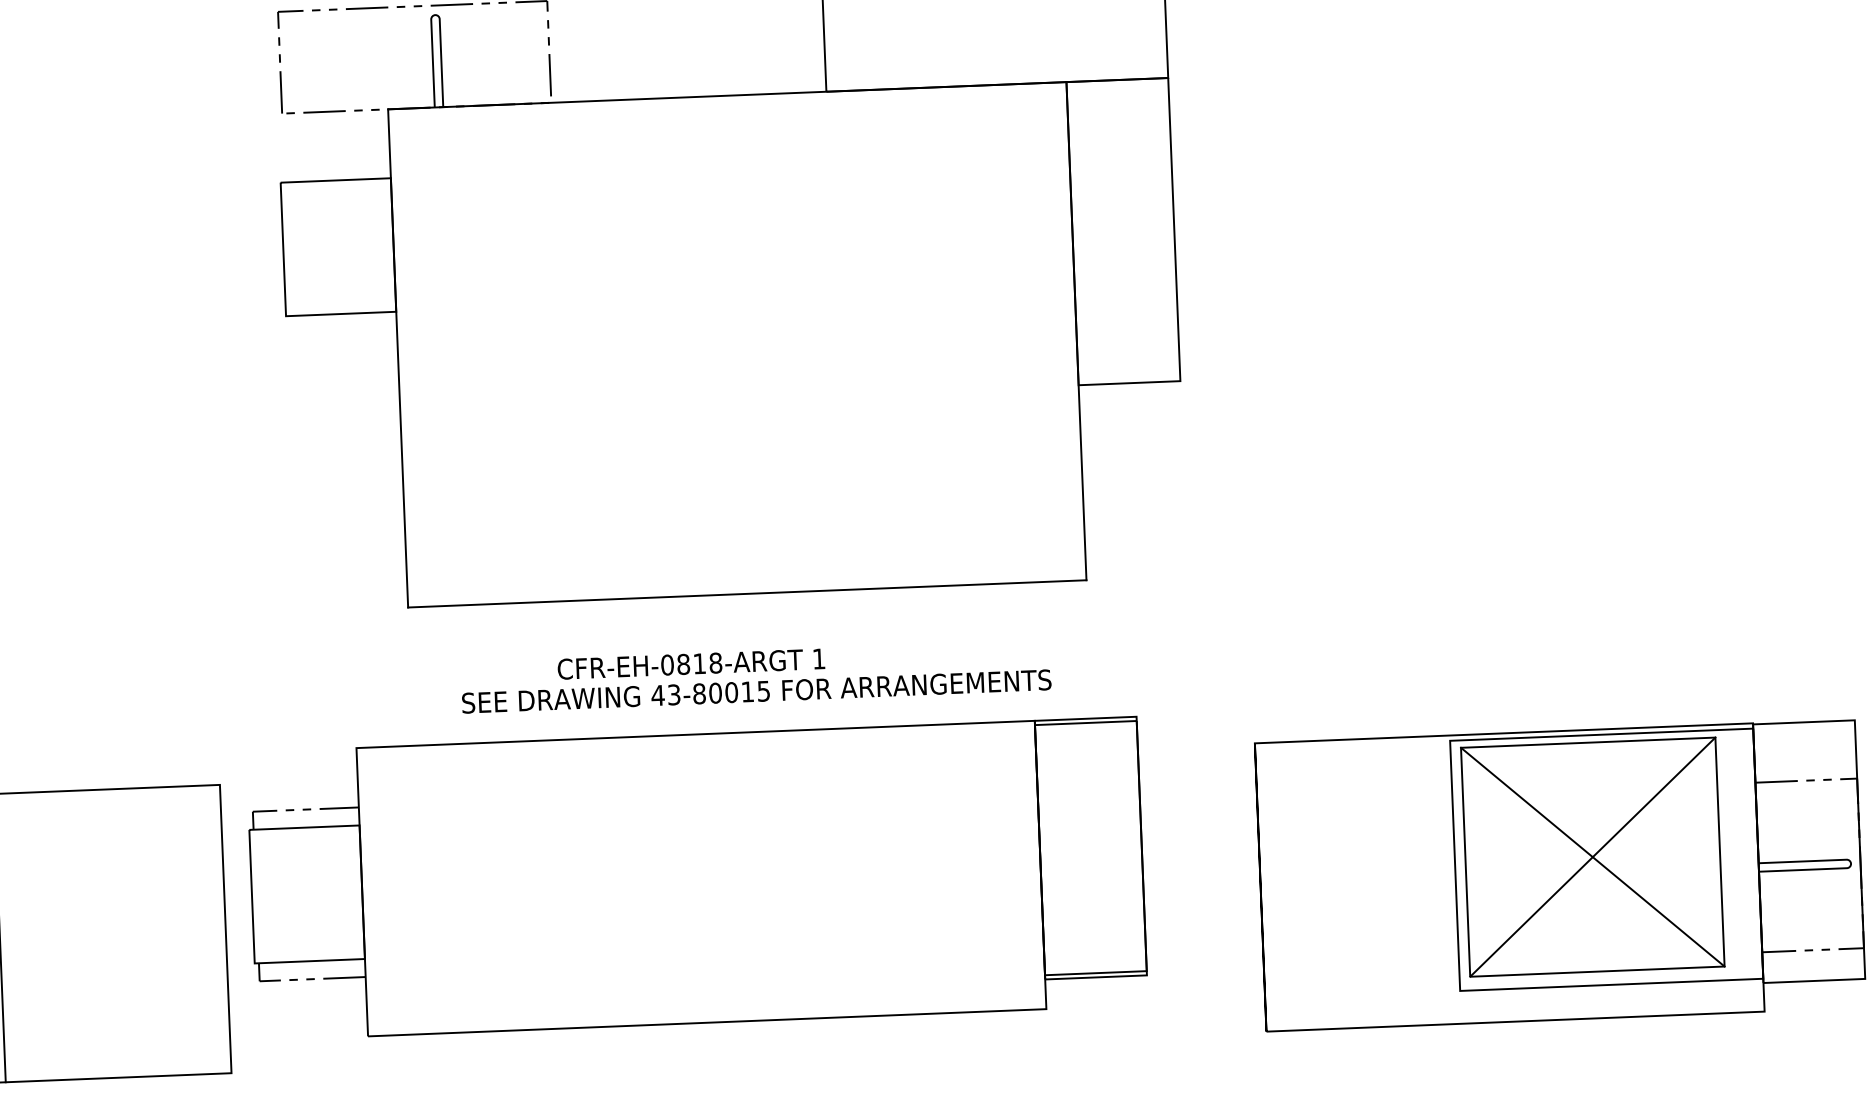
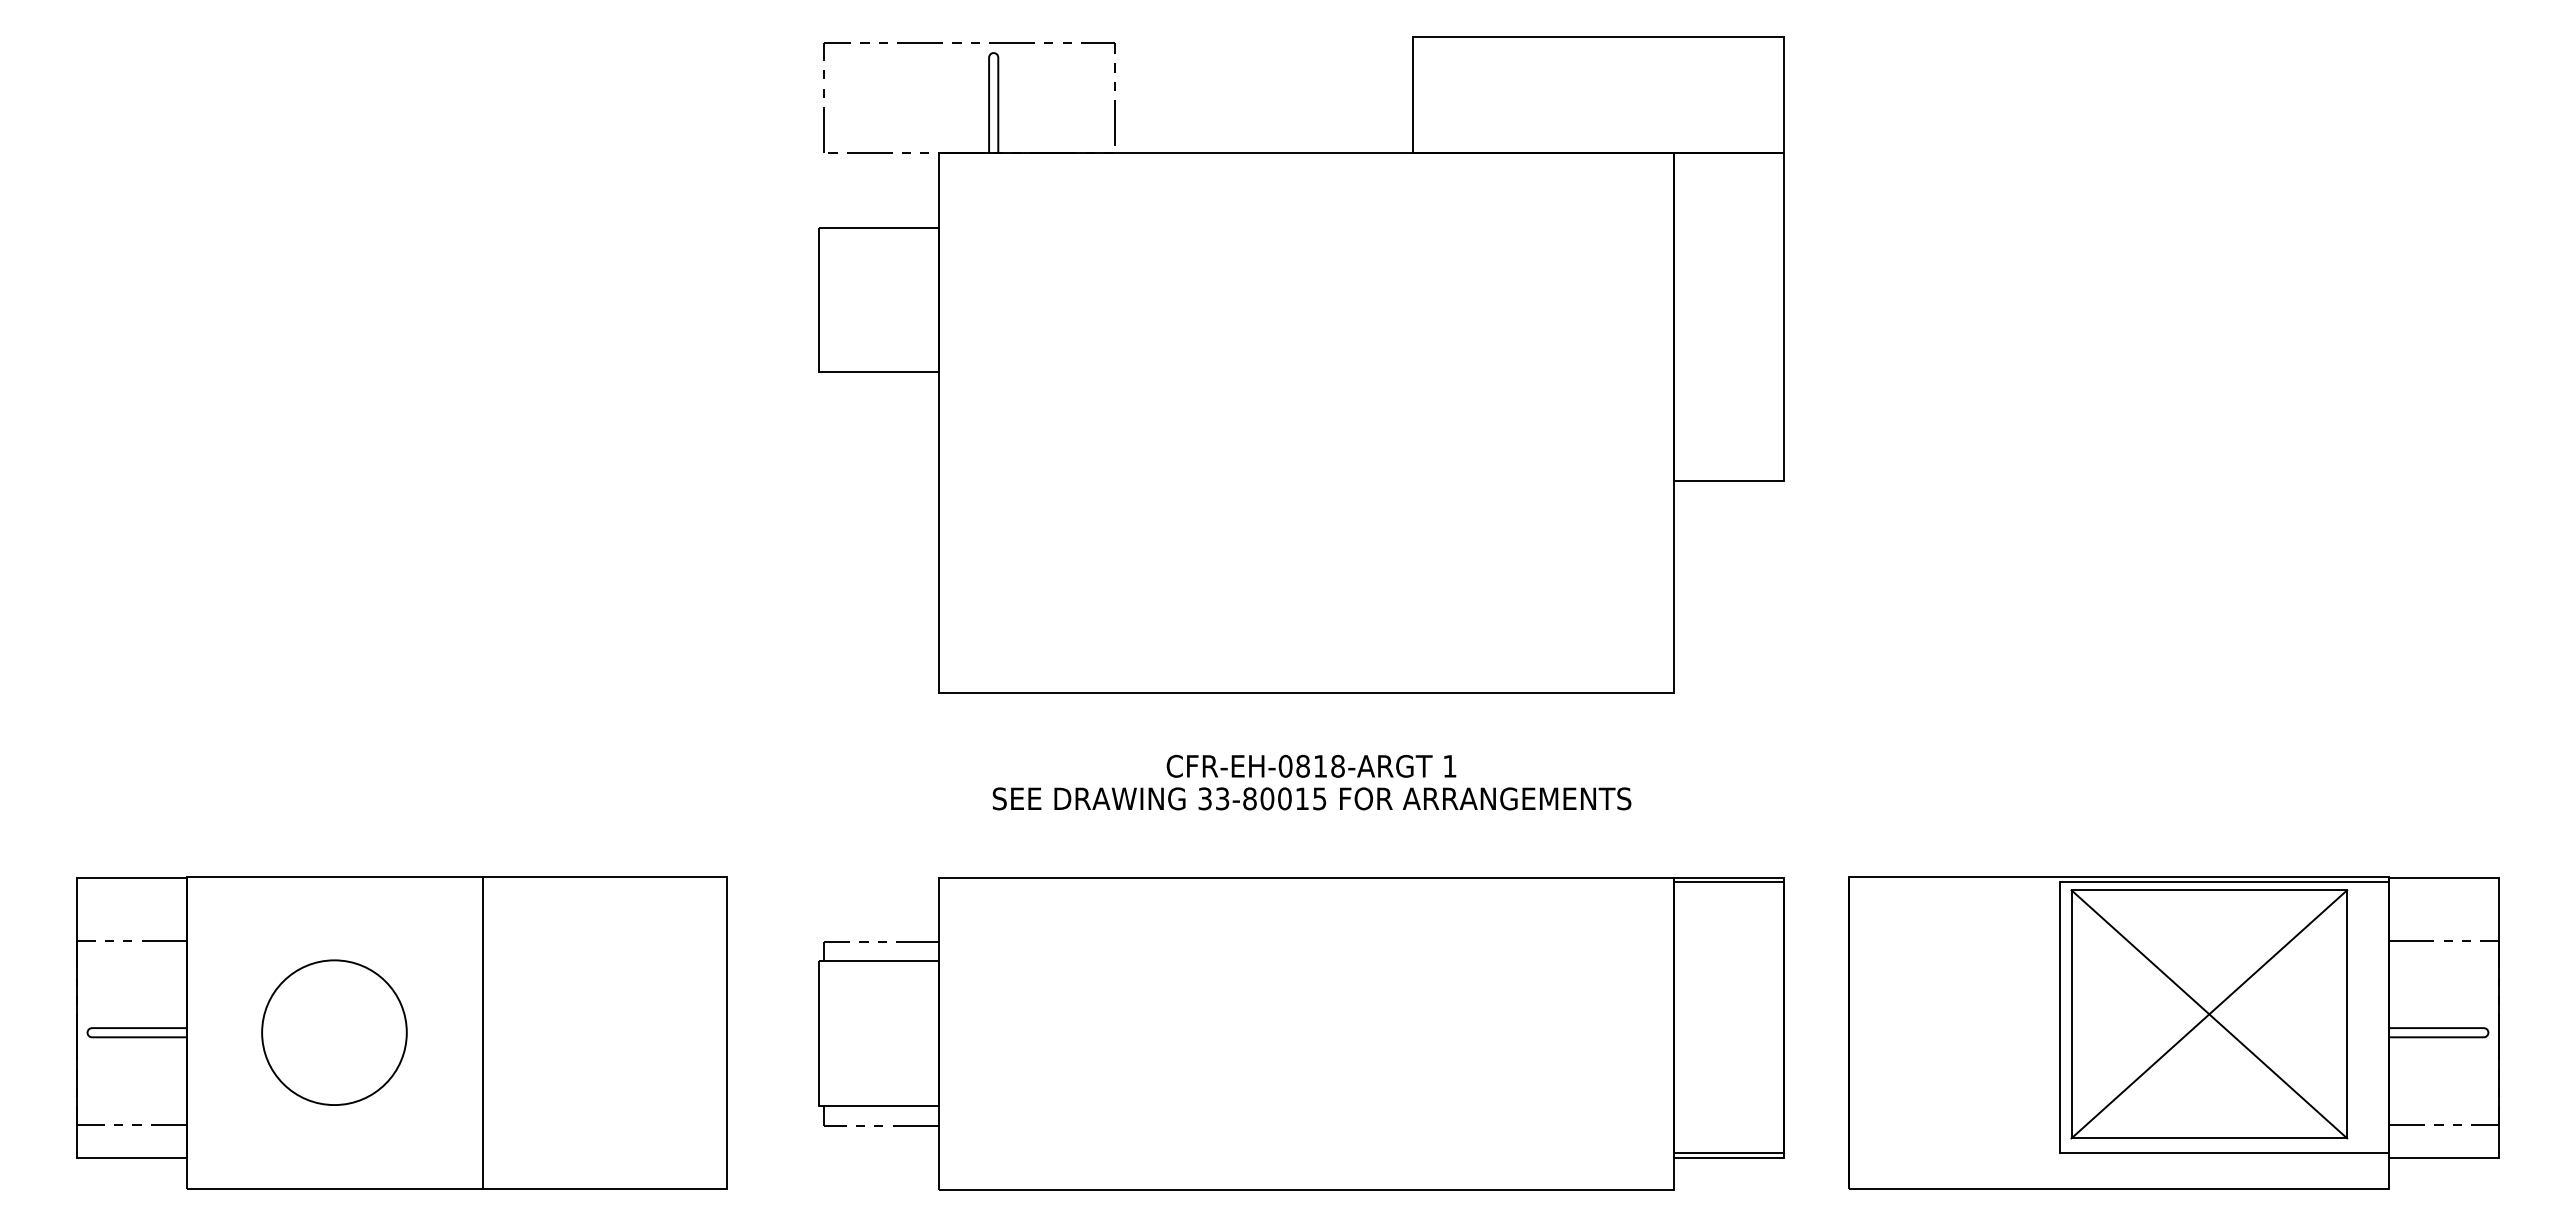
text: (691, 663) -> (1311, 765), moved
text: (657, 695) -> (1204, 798), 43-80015 -> 33-80015
part: (697, 878) -> (1301, 1033), moved

